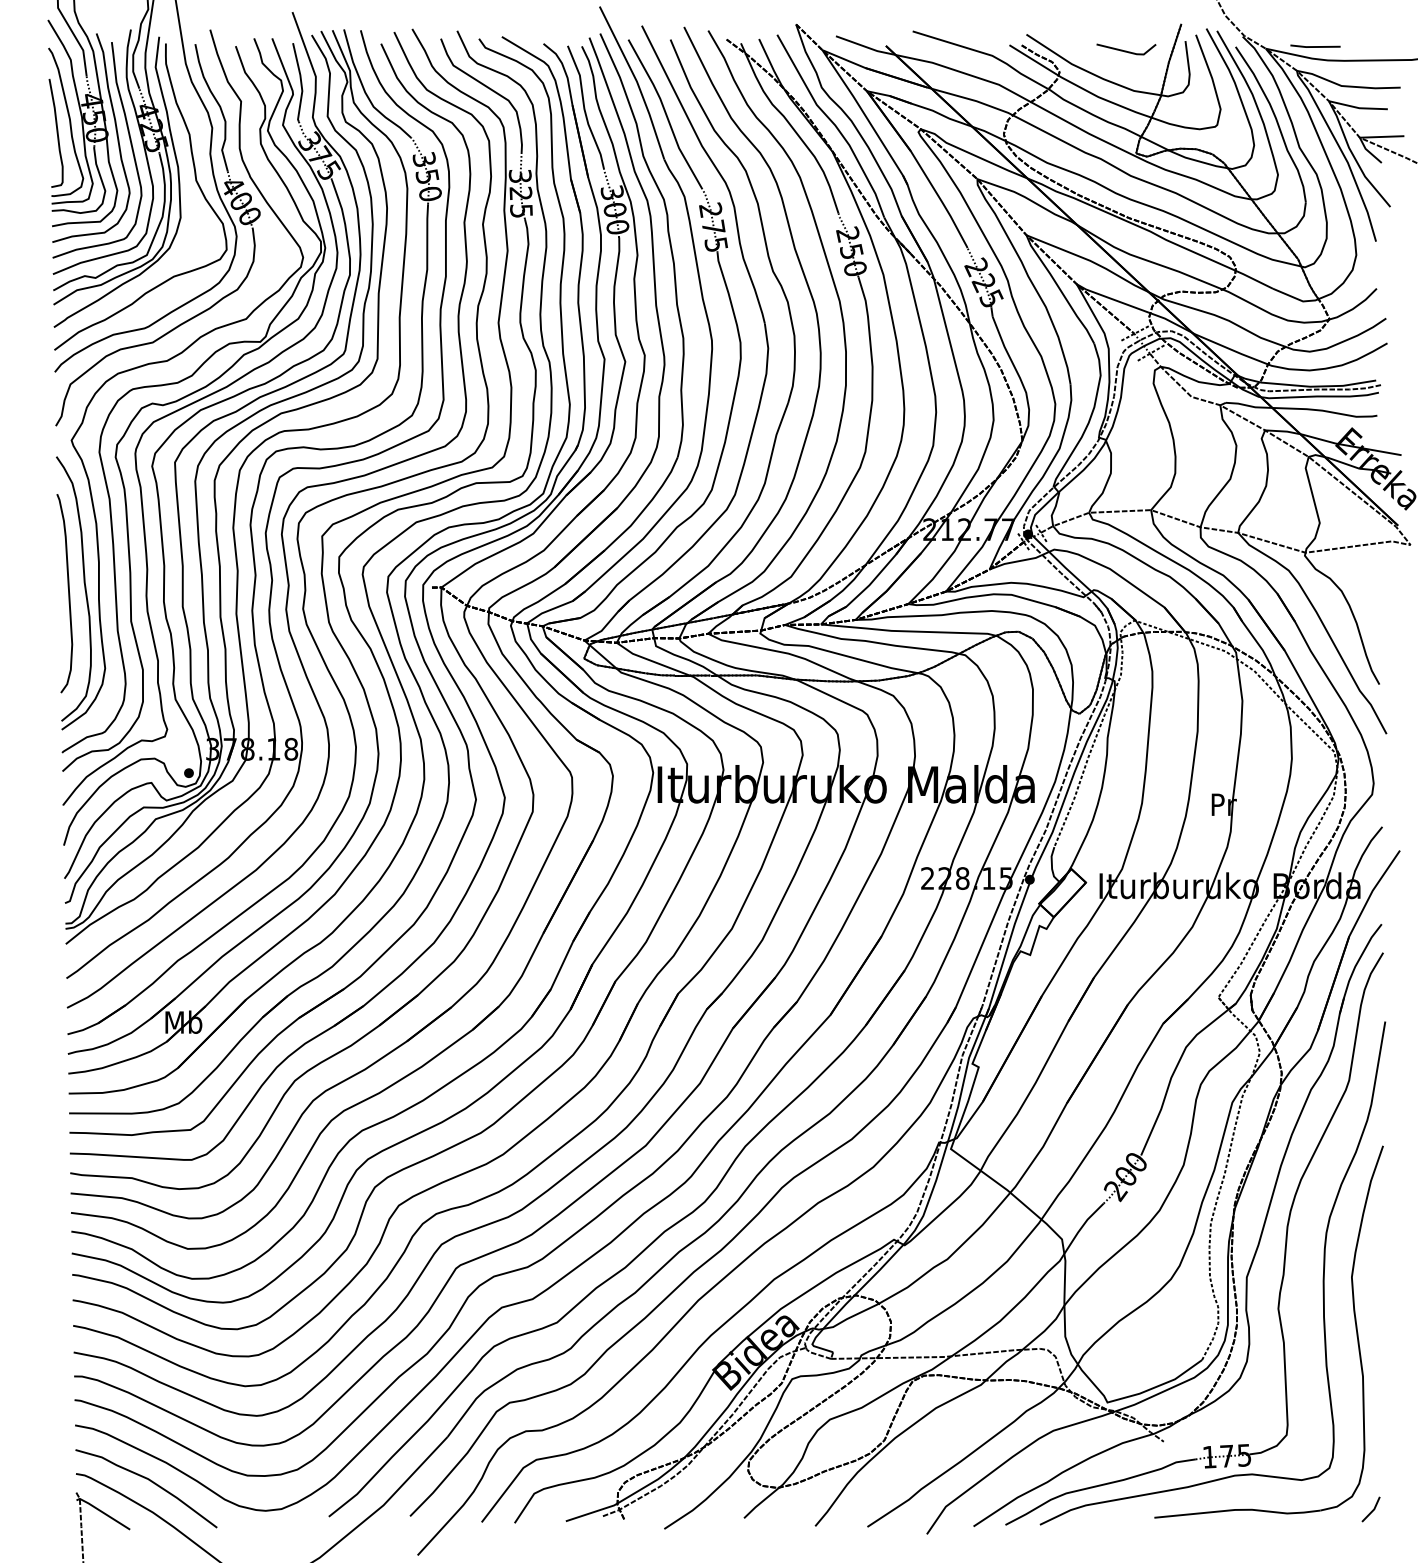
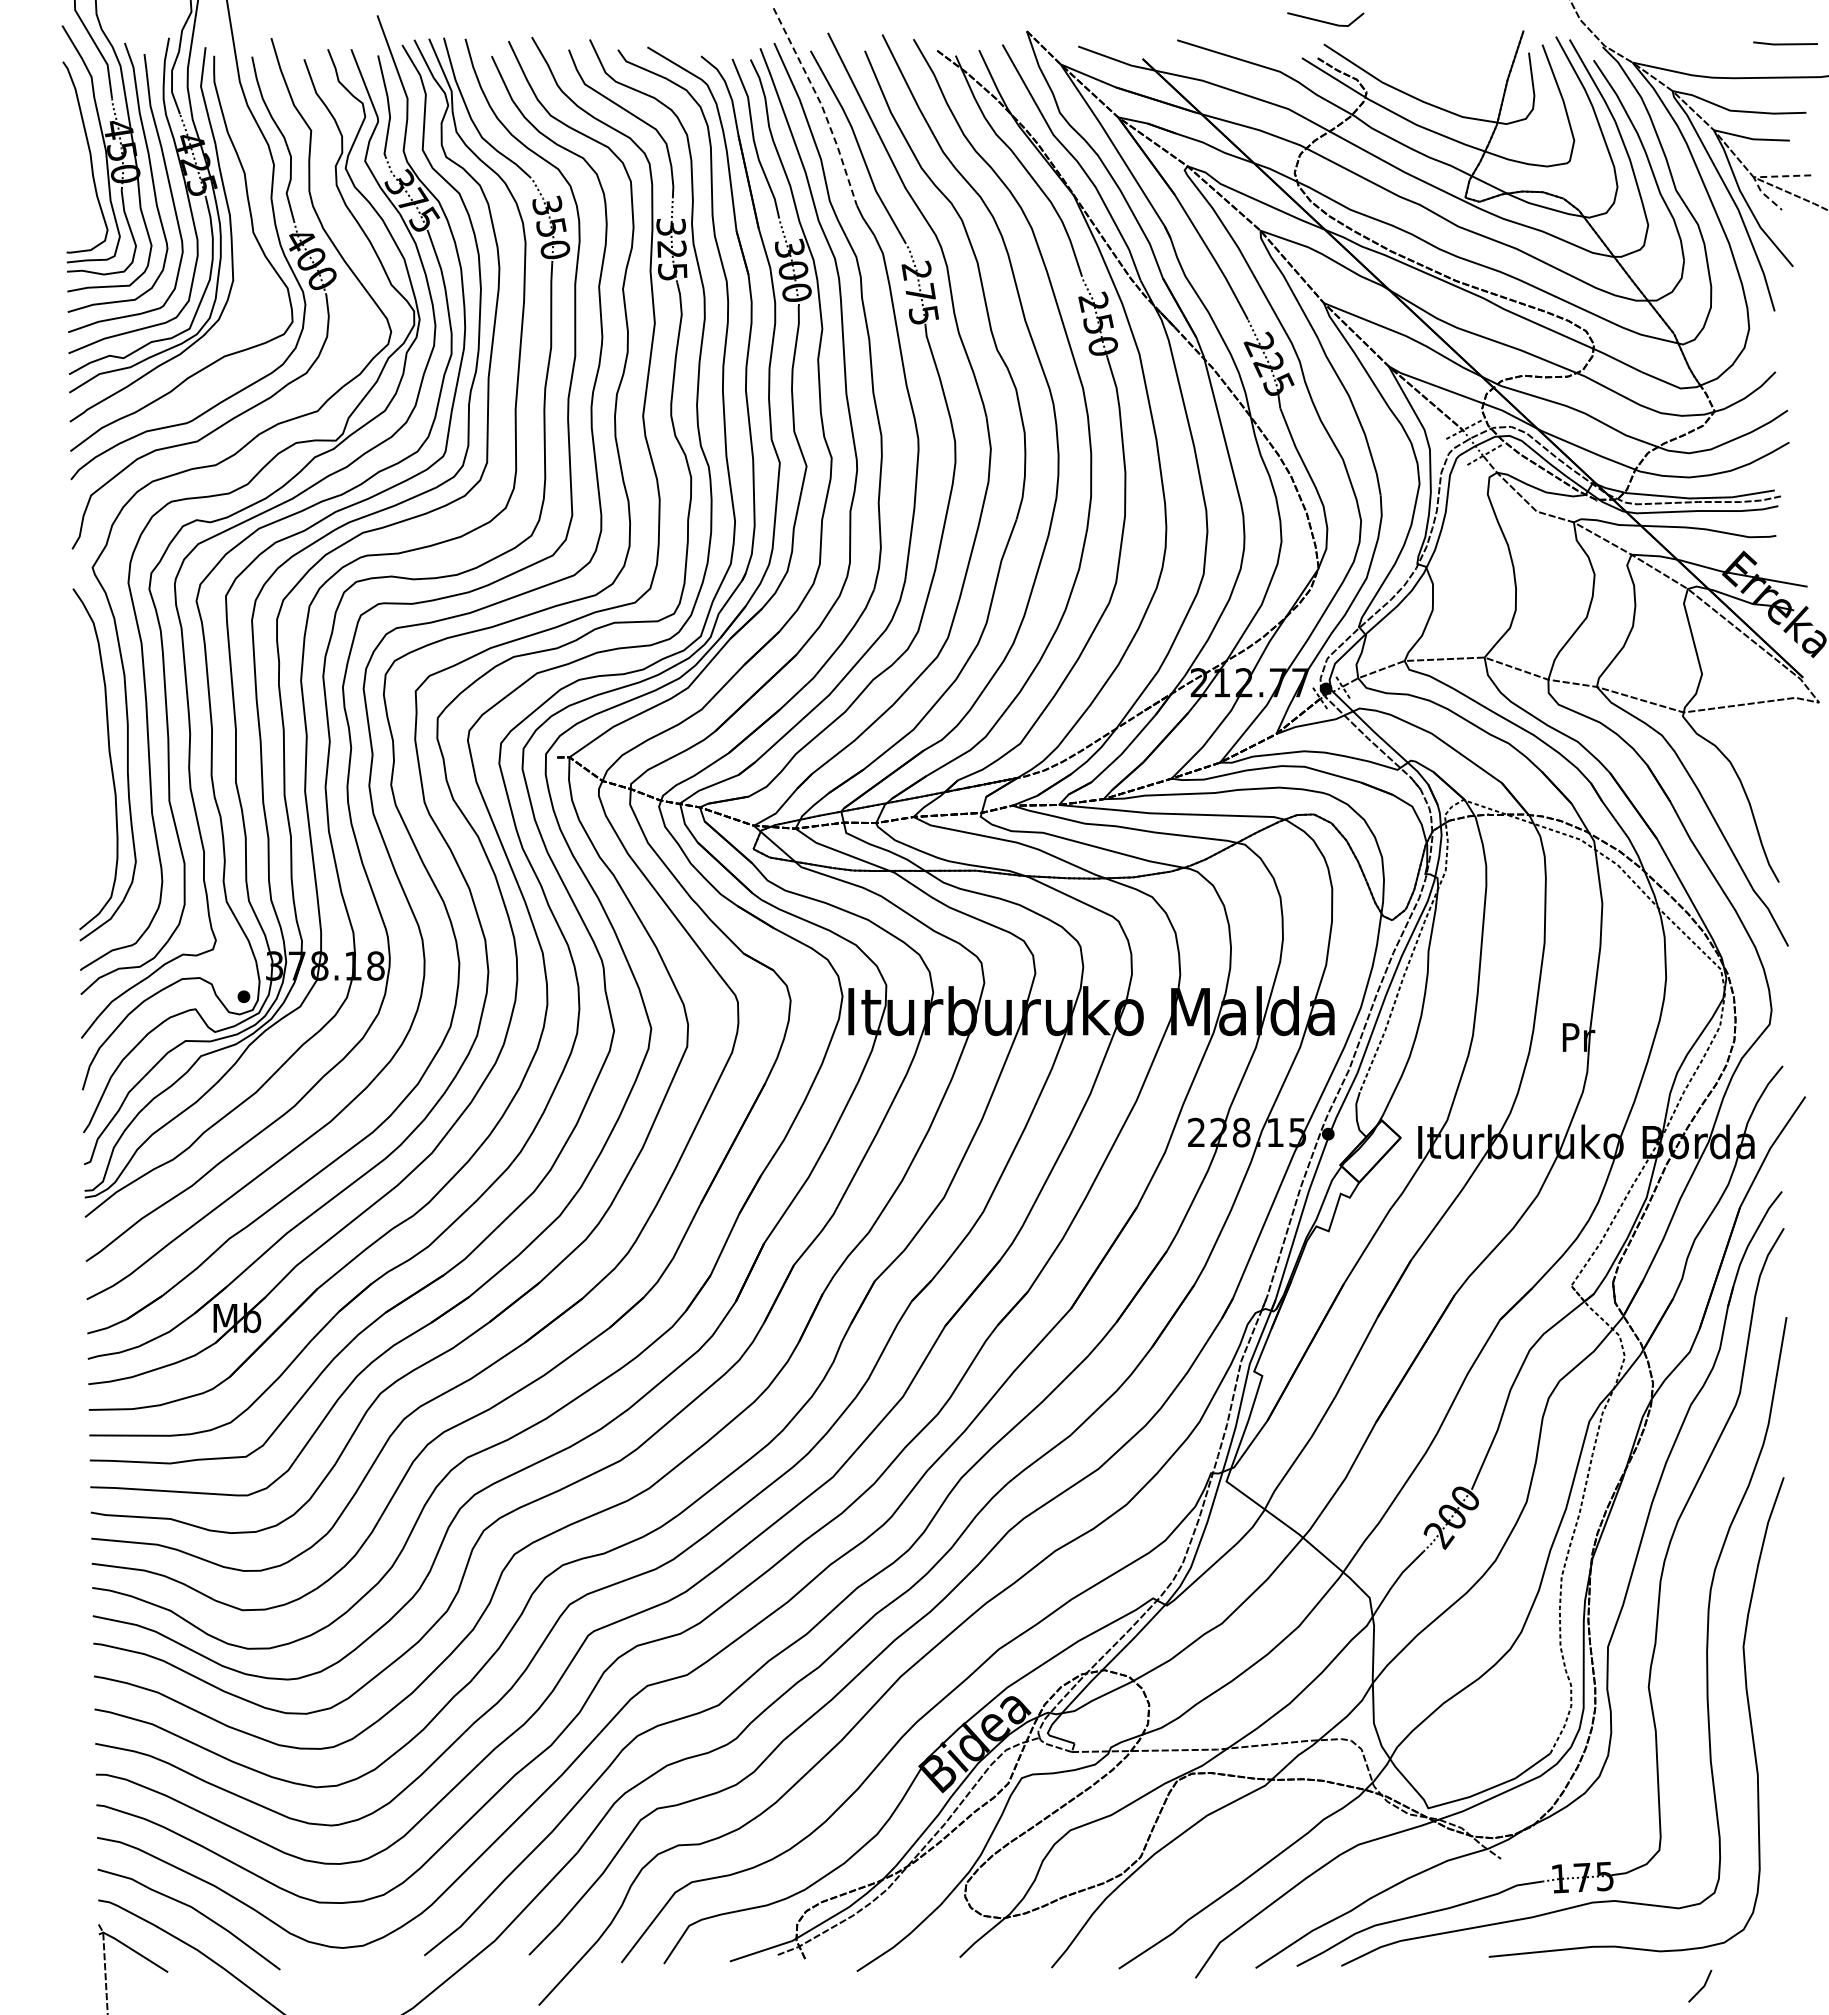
line: (1315, 46) -> (1785, 43), moved
line: (1126, 50) -> (1325, 21), moved
line: (636, 81) -> (821, 105), solid -> dashed
curve: (56, 133) -> (73, 171), removed
line: (1363, 137) -> (1758, 177), solid -> dashed
curve: (68, 593) -> (88, 764), removed
line: (1372, 1509) -> (1702, 1986), moved

